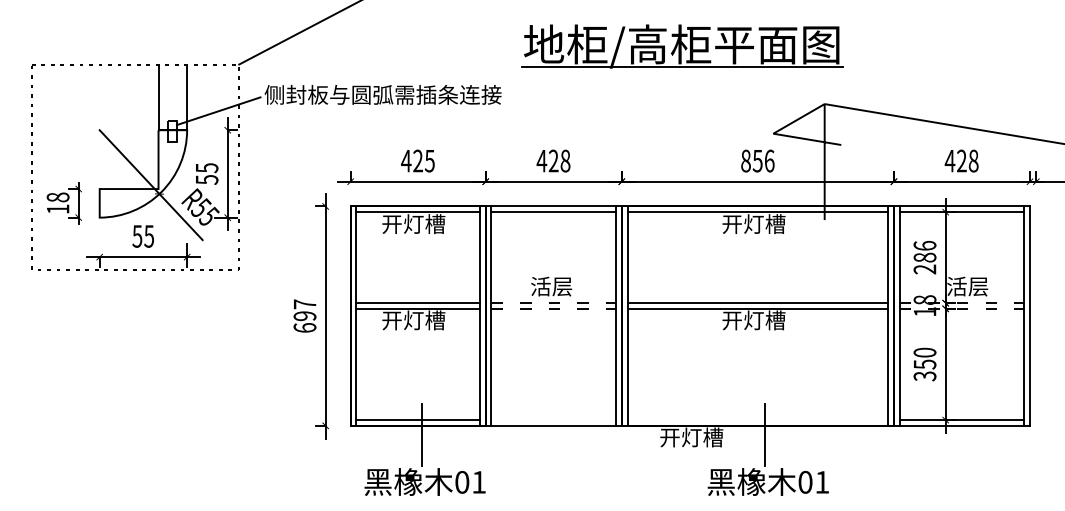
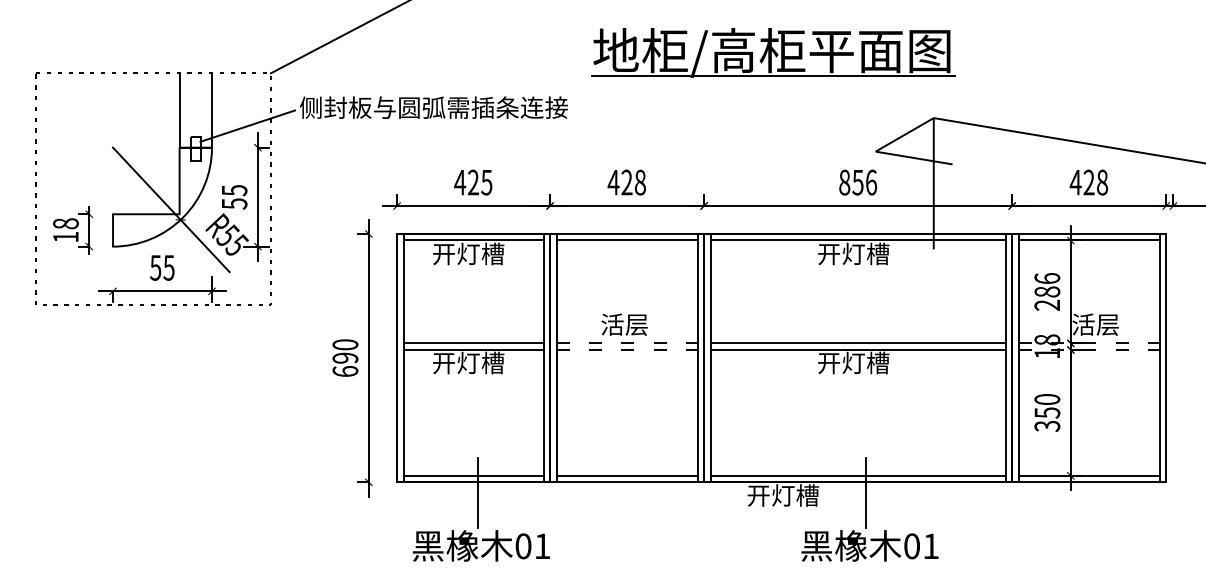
text: (305, 304) -> (345, 344), 697 -> 690
line: (553, 419) -> (626, 475), added
line: (757, 419) -> (857, 475), added

